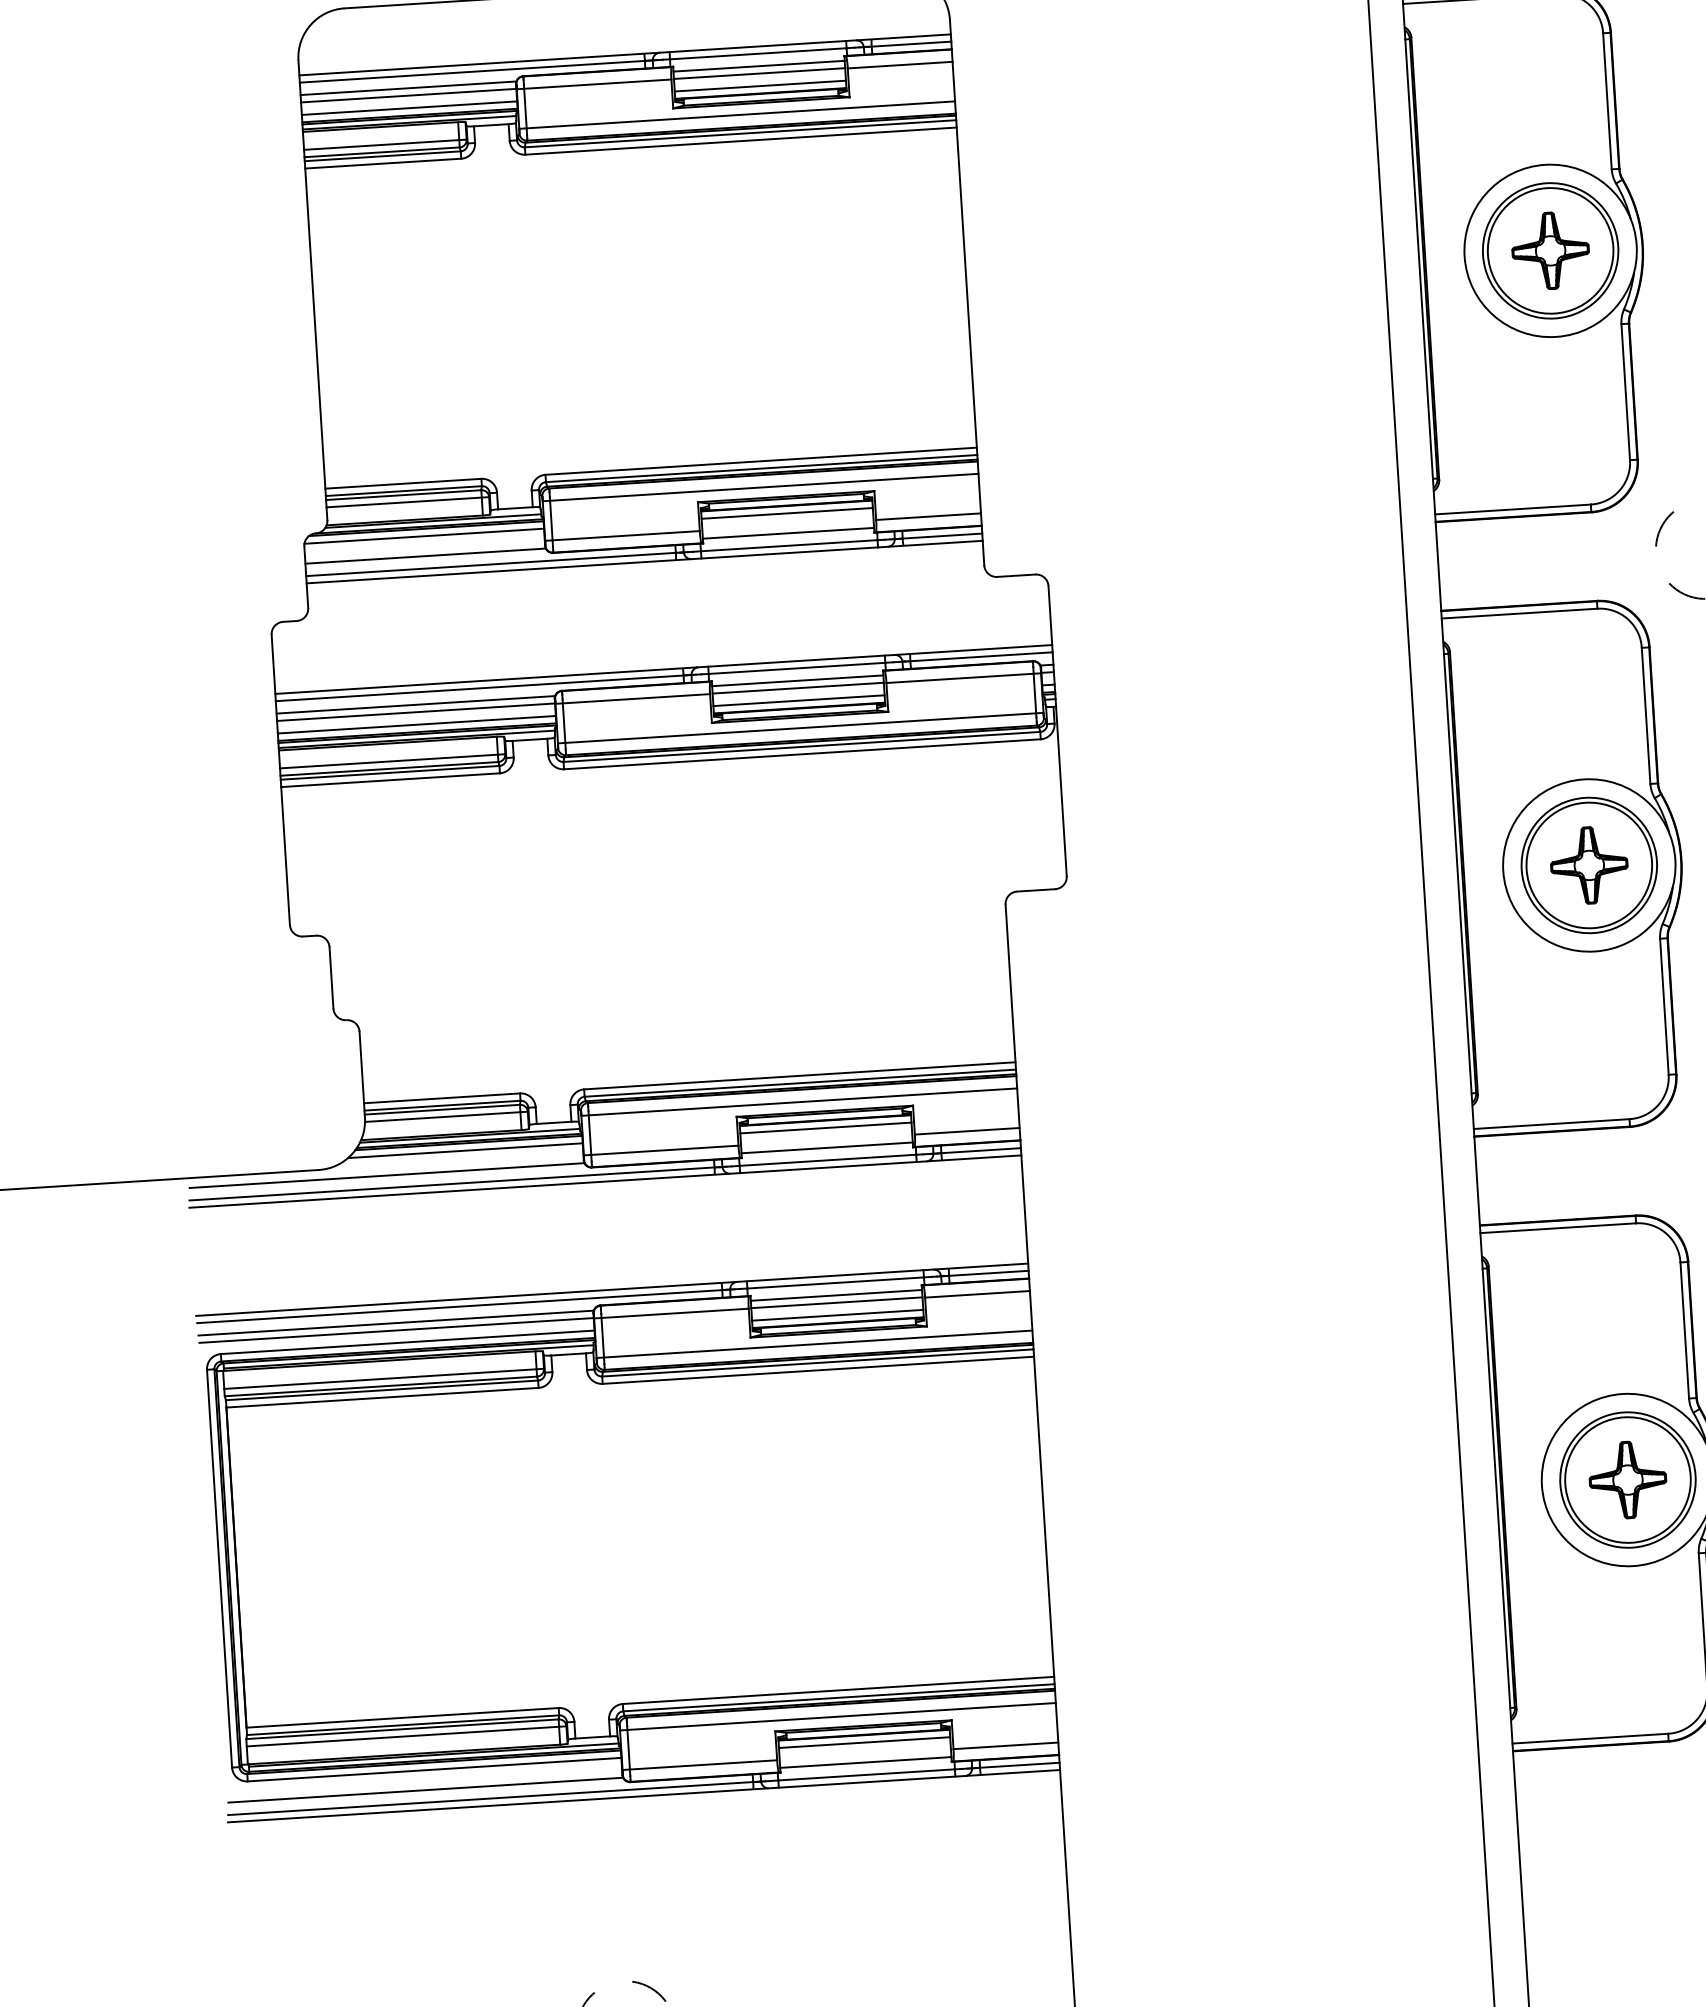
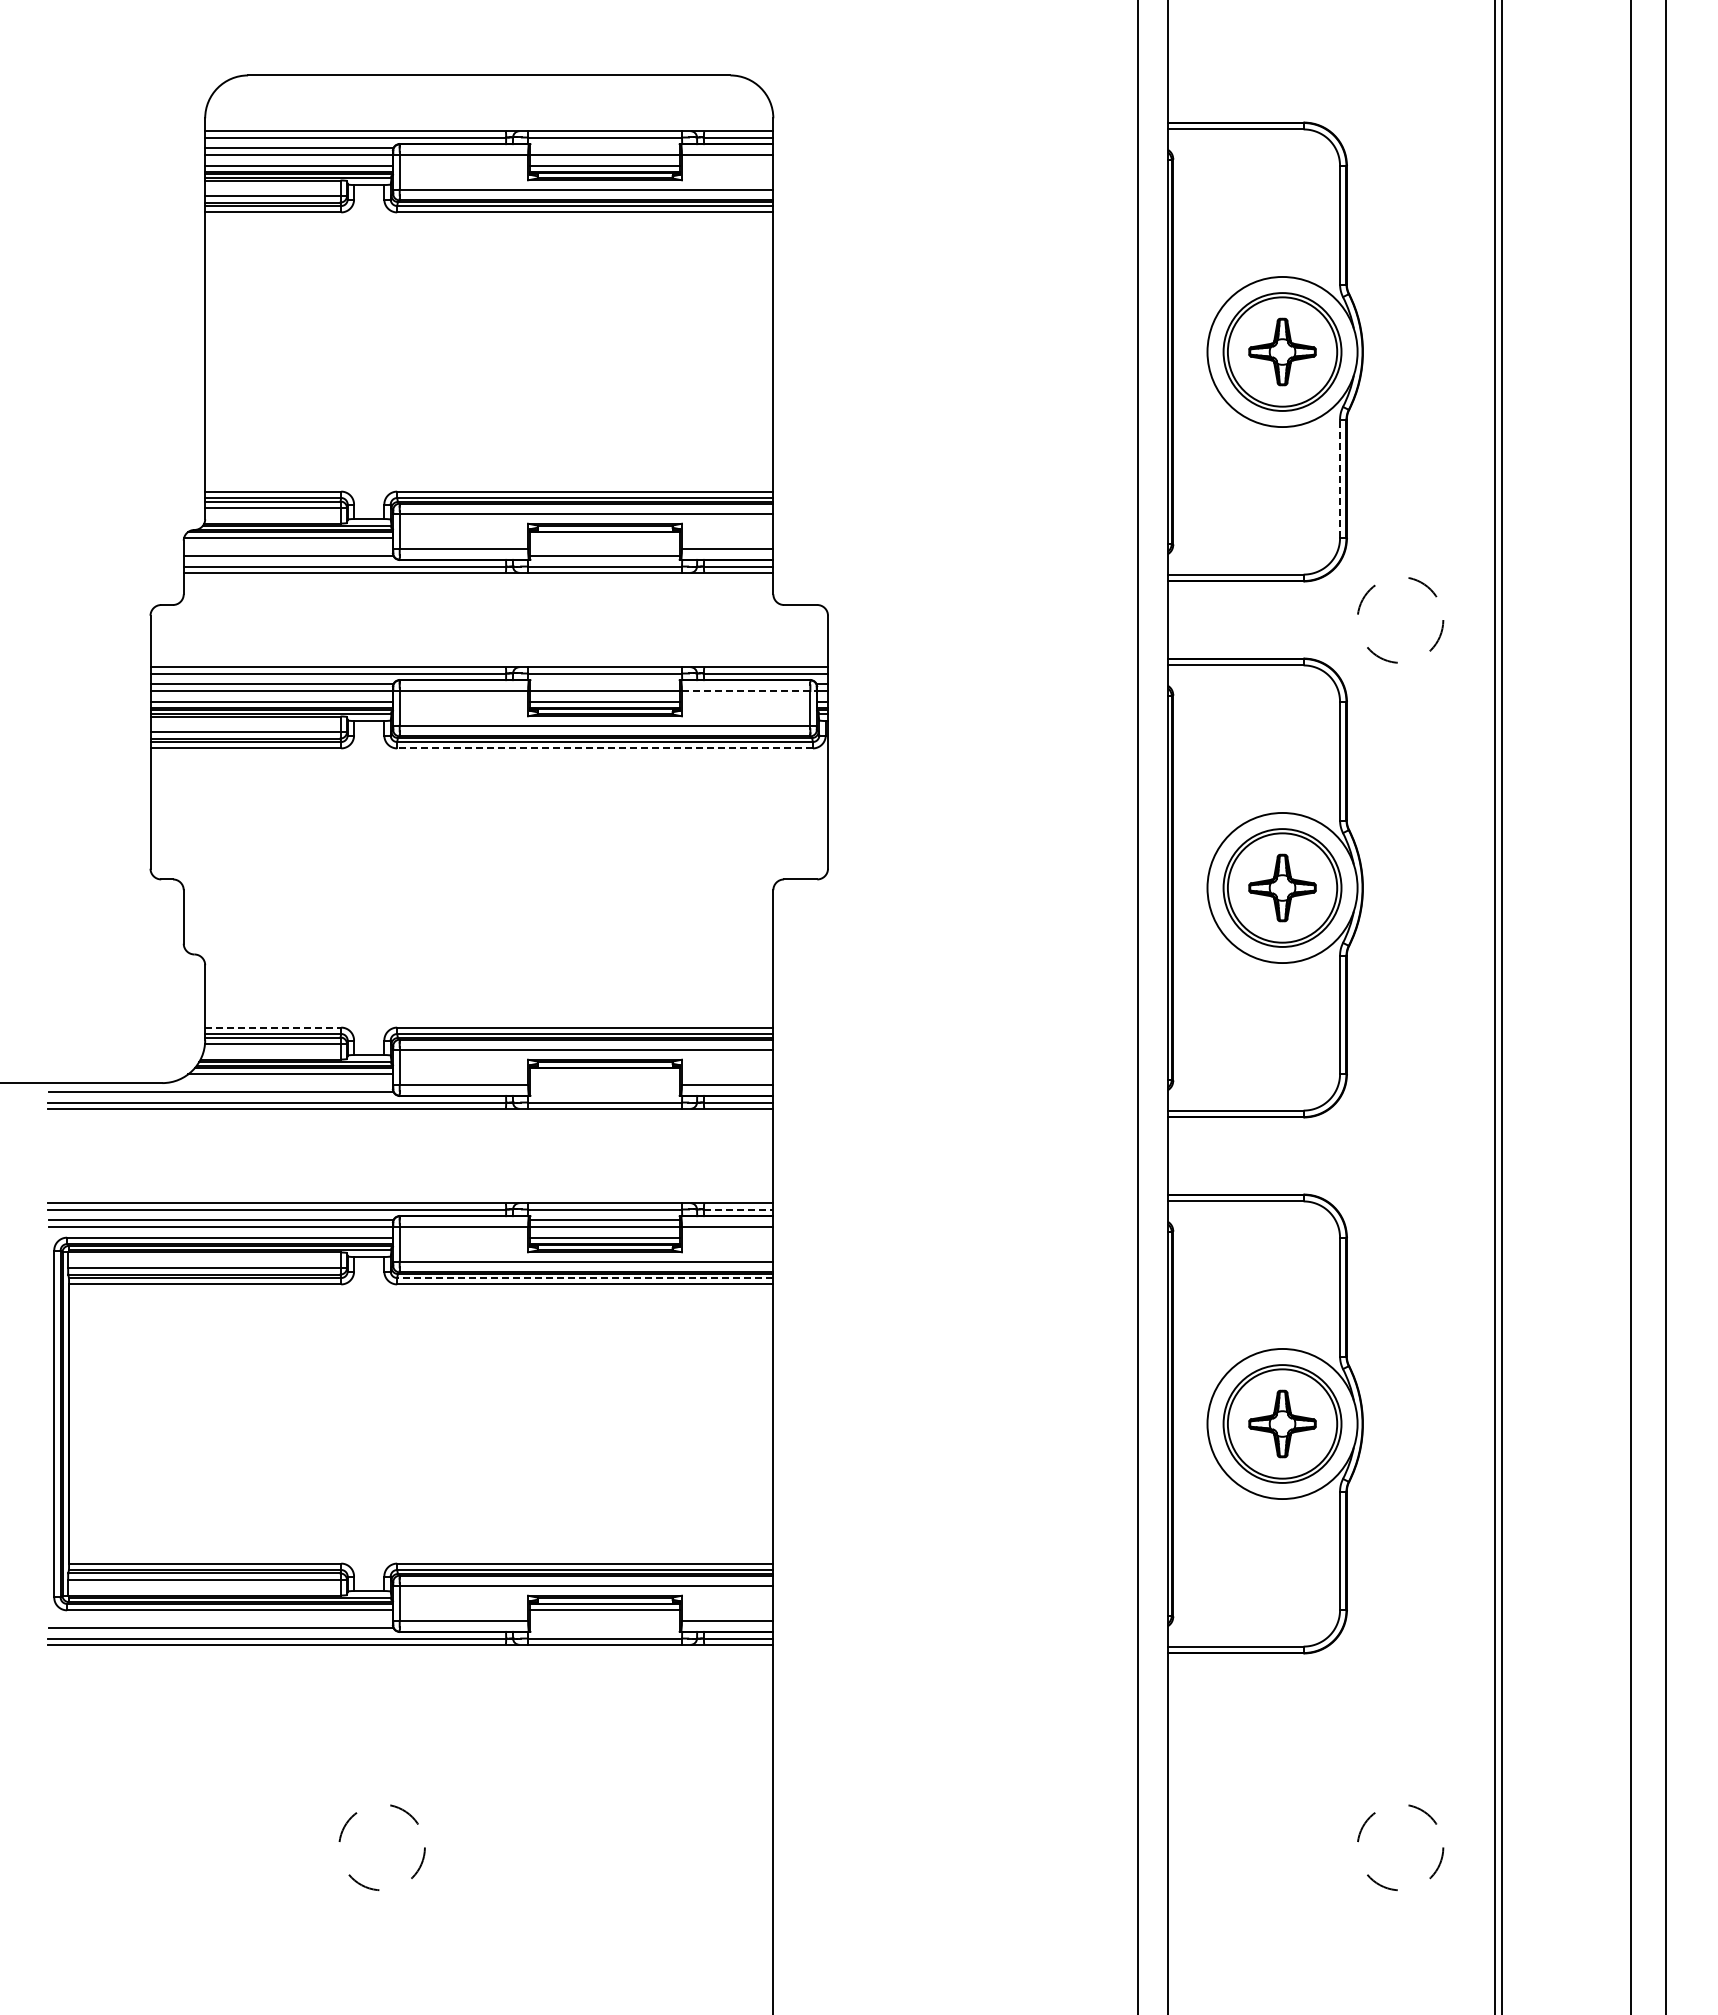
line: (758, 66) -> (604, 148), removed
line: (1626, 391) -> (1340, 478), solid -> dashed
line: (786, 513) -> (604, 538), removed
line: (963, 678) -> (749, 691), solid -> dashed
line: (797, 681) -> (604, 684), removed
line: (802, 754) -> (605, 748), solid -> dashed
line: (442, 1098) -> (273, 1027), solid -> dashed
line: (825, 1128) -> (604, 1074), removed
line: (826, 1147) -> (604, 1091), removed
line: (988, 1273) -> (738, 1209), solid -> dashed
line: (817, 1363) -> (584, 1278), solid -> dashed
line: (865, 1762) -> (604, 1627), removed

